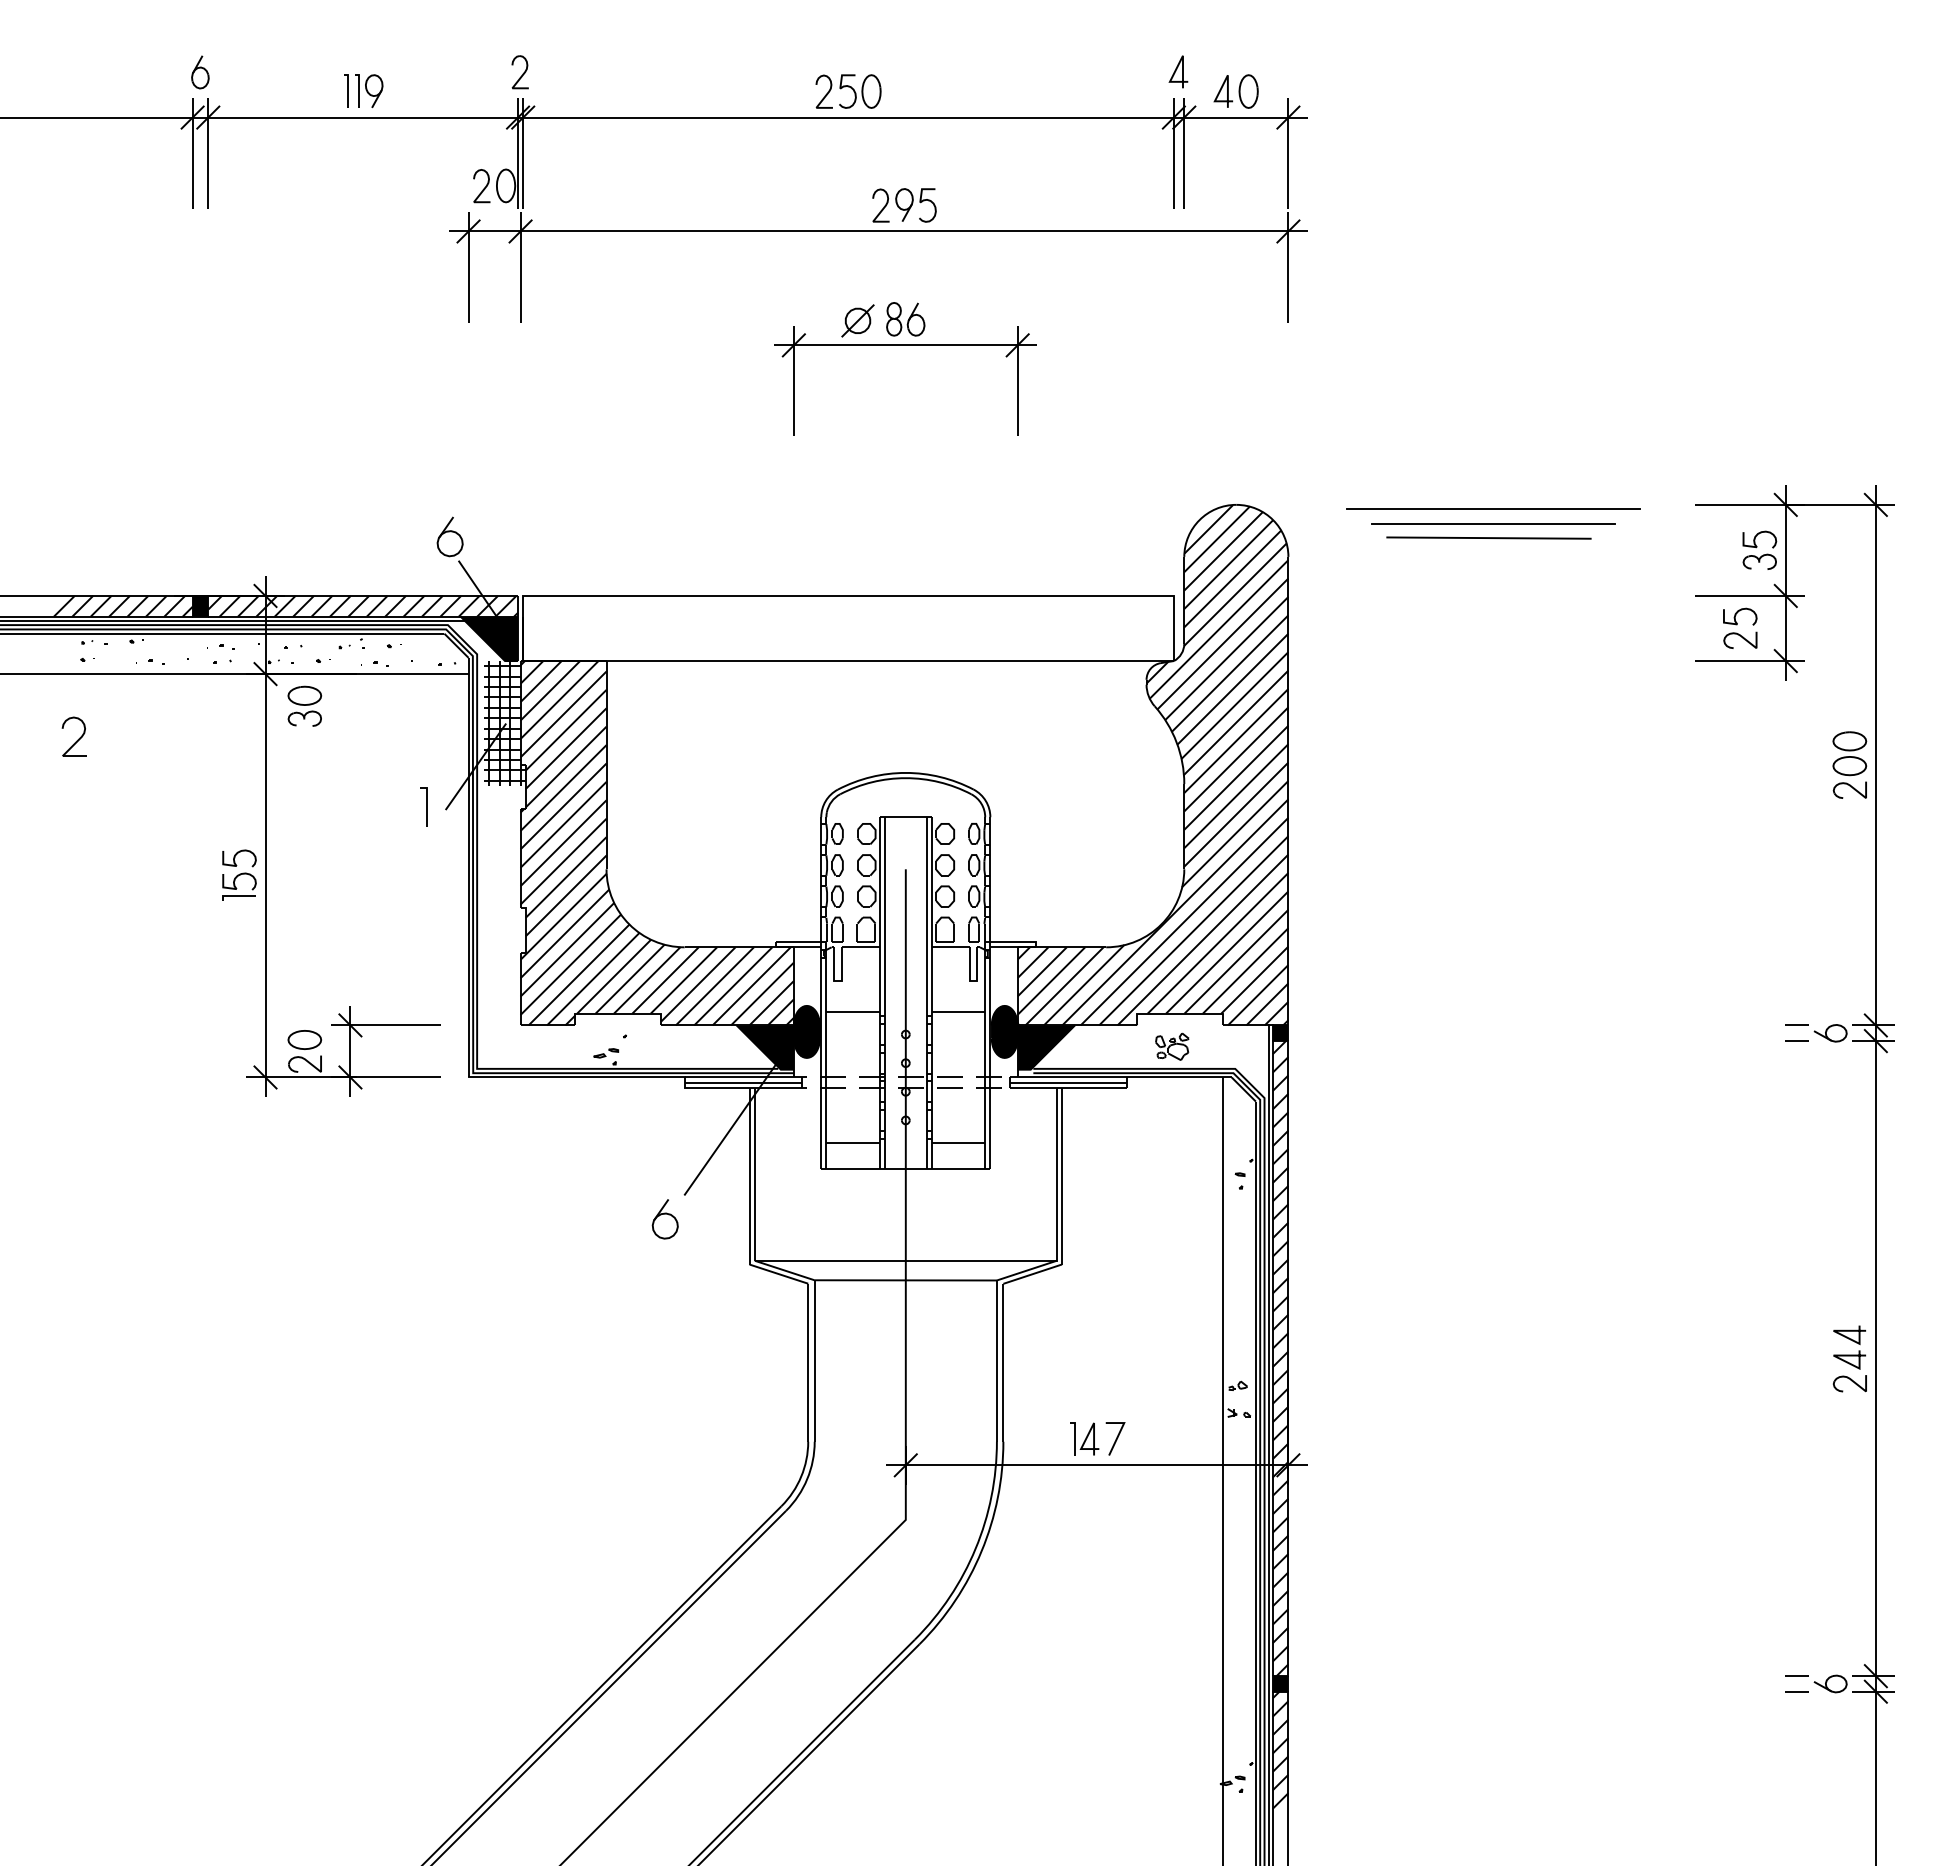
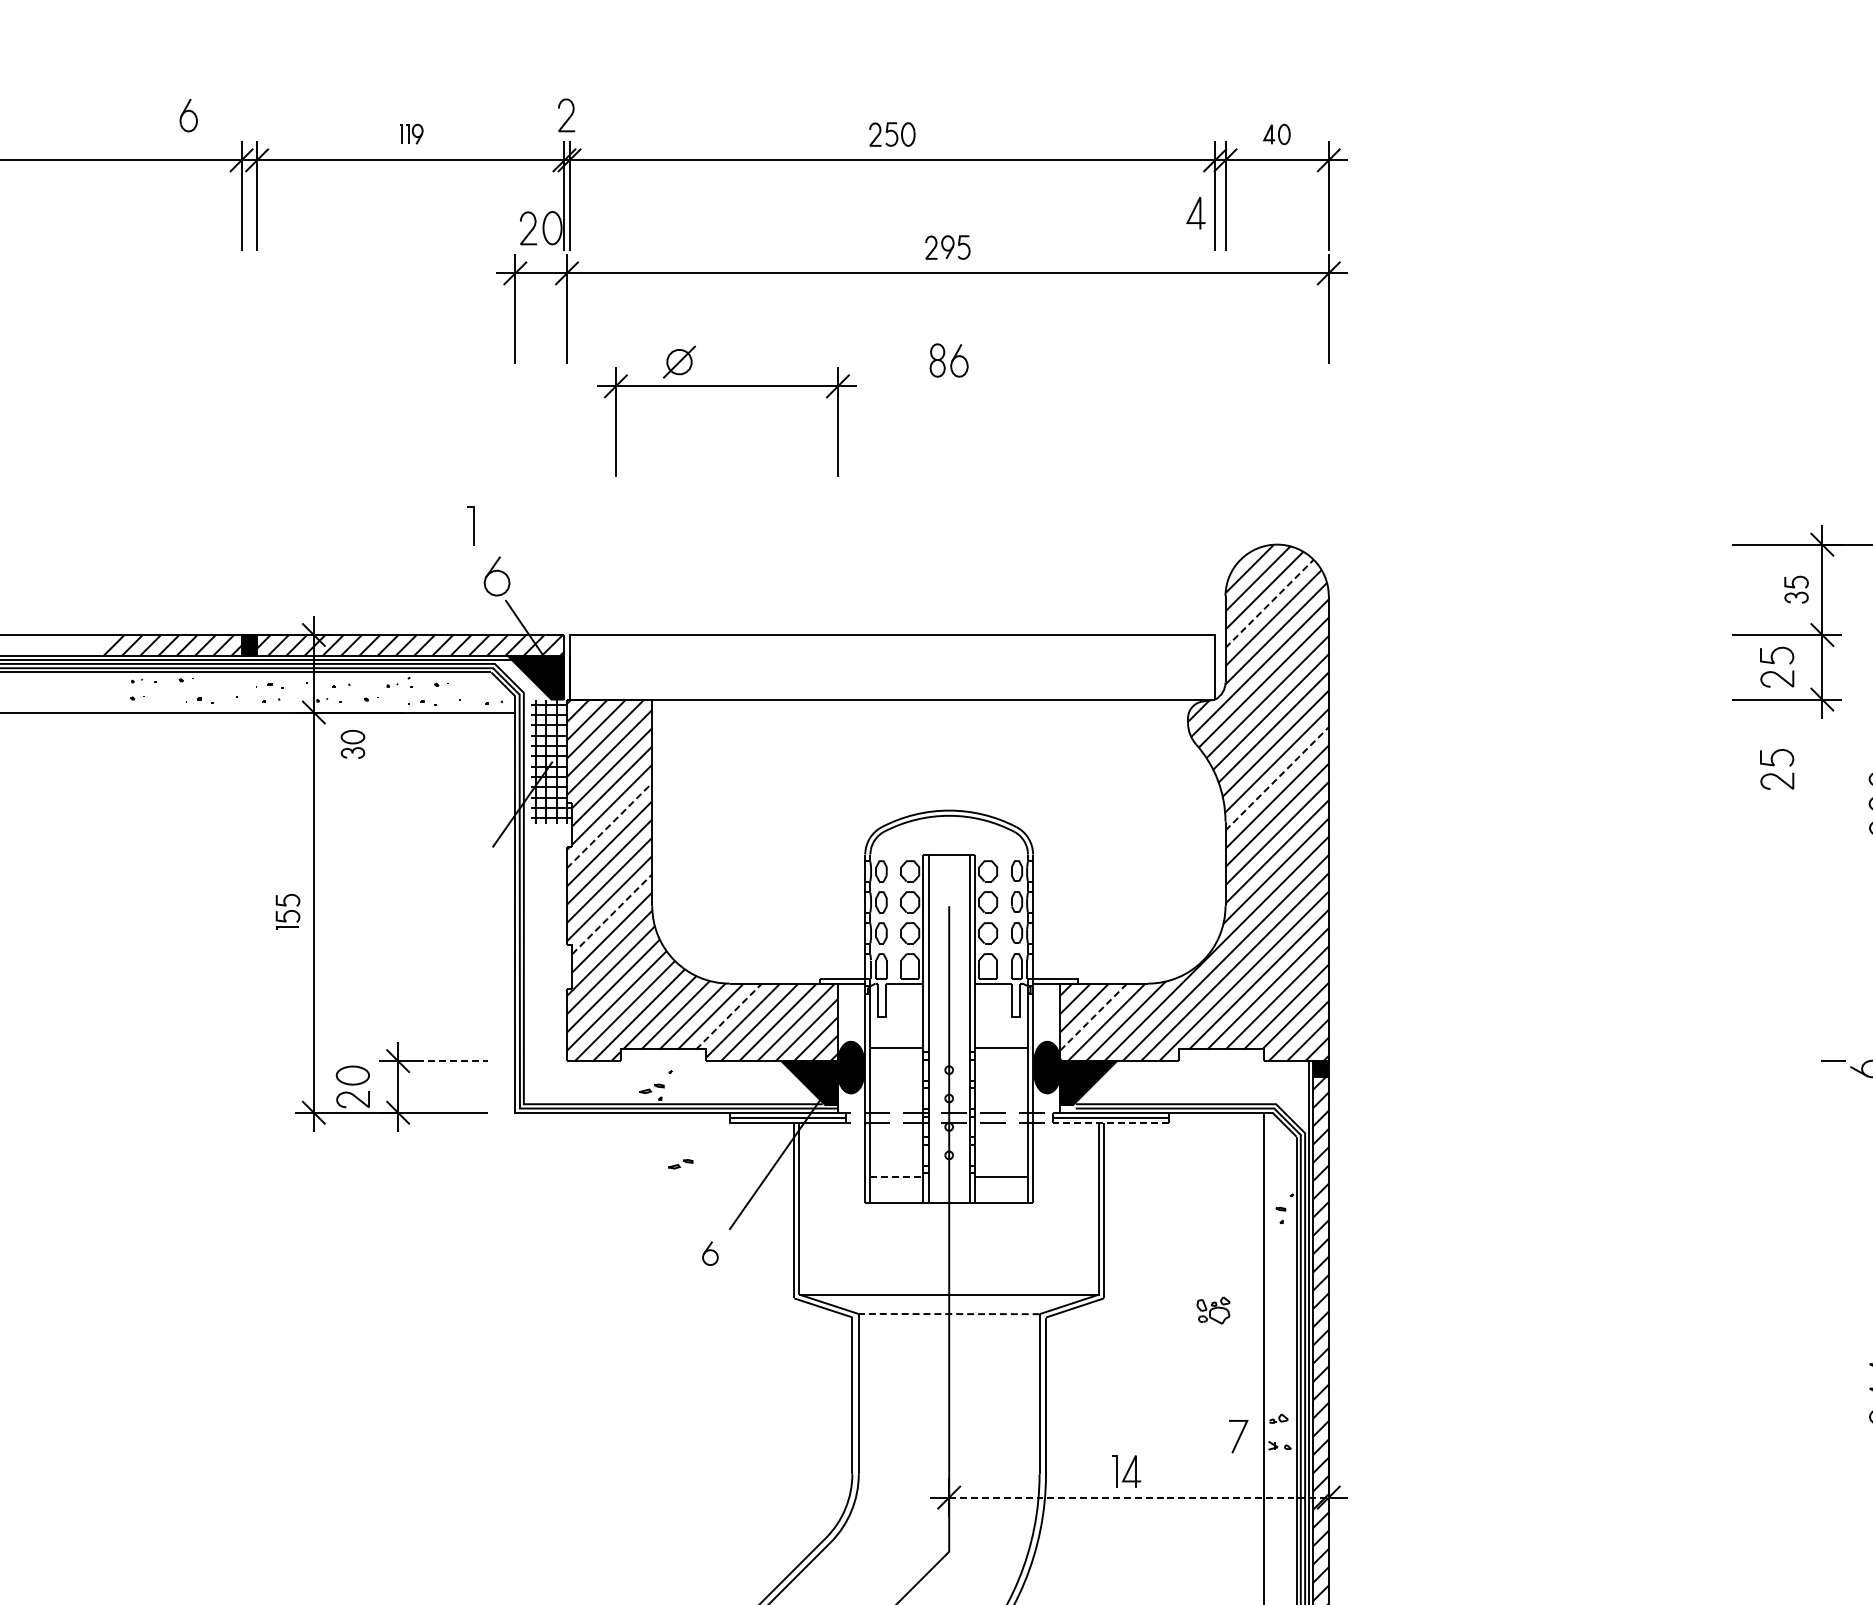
line: (1176, 71) -> (1193, 212), moved
part: (200, 72) -> (188, 115), moved
part: (363, 91) -> (411, 134), size x0.6
part: (848, 91) -> (892, 134), size x0.7
part: (1235, 91) -> (1276, 134), size x0.6
part: (904, 205) -> (947, 247), size x0.7
part: (905, 345) -> (726, 386), moved
line: (1493, 508) -> (1532, 548), removed
line: (1492, 524) -> (1531, 564), removed
line: (1488, 537) -> (1527, 577), removed
part: (1759, 549) -> (1796, 588), size x0.7
line: (1228, 564) -> (1269, 603), solid -> dashed
part: (304, 705) -> (352, 743), size x0.7
part: (1740, 730) -> (1777, 768), added
part: (73, 736) -> (123, 774), removed
line: (1236, 741) -> (1277, 779), solid -> dashed
line: (563, 788) -> (609, 826), solid -> dashed
line: (426, 806) -> (473, 525), moved
part: (239, 874) -> (288, 911), size x0.7
line: (566, 877) -> (612, 914), solid -> dashed
line: (683, 980) -> (728, 1016), solid -> dashed
line: (1051, 981) -> (1093, 1017), solid -> dashed
line: (405, 1025) -> (452, 1061), solid -> dashed
line: (1796, 1040) -> (1832, 1076), removed
part: (1172, 1046) -> (1213, 1310), moved
line: (1068, 1087) -> (1110, 1122), solid -> dashed
part: (635, 1129) -> (680, 1164), added
line: (853, 1142) -> (897, 1177), solid -> dashed
part: (664, 1219) -> (709, 1253), size x0.6
line: (905, 1280) -> (948, 1314), solid -> dashed
line: (1116, 1438) -> (1239, 1436), moved
line: (1096, 1465) -> (1138, 1497), solid -> dashed

